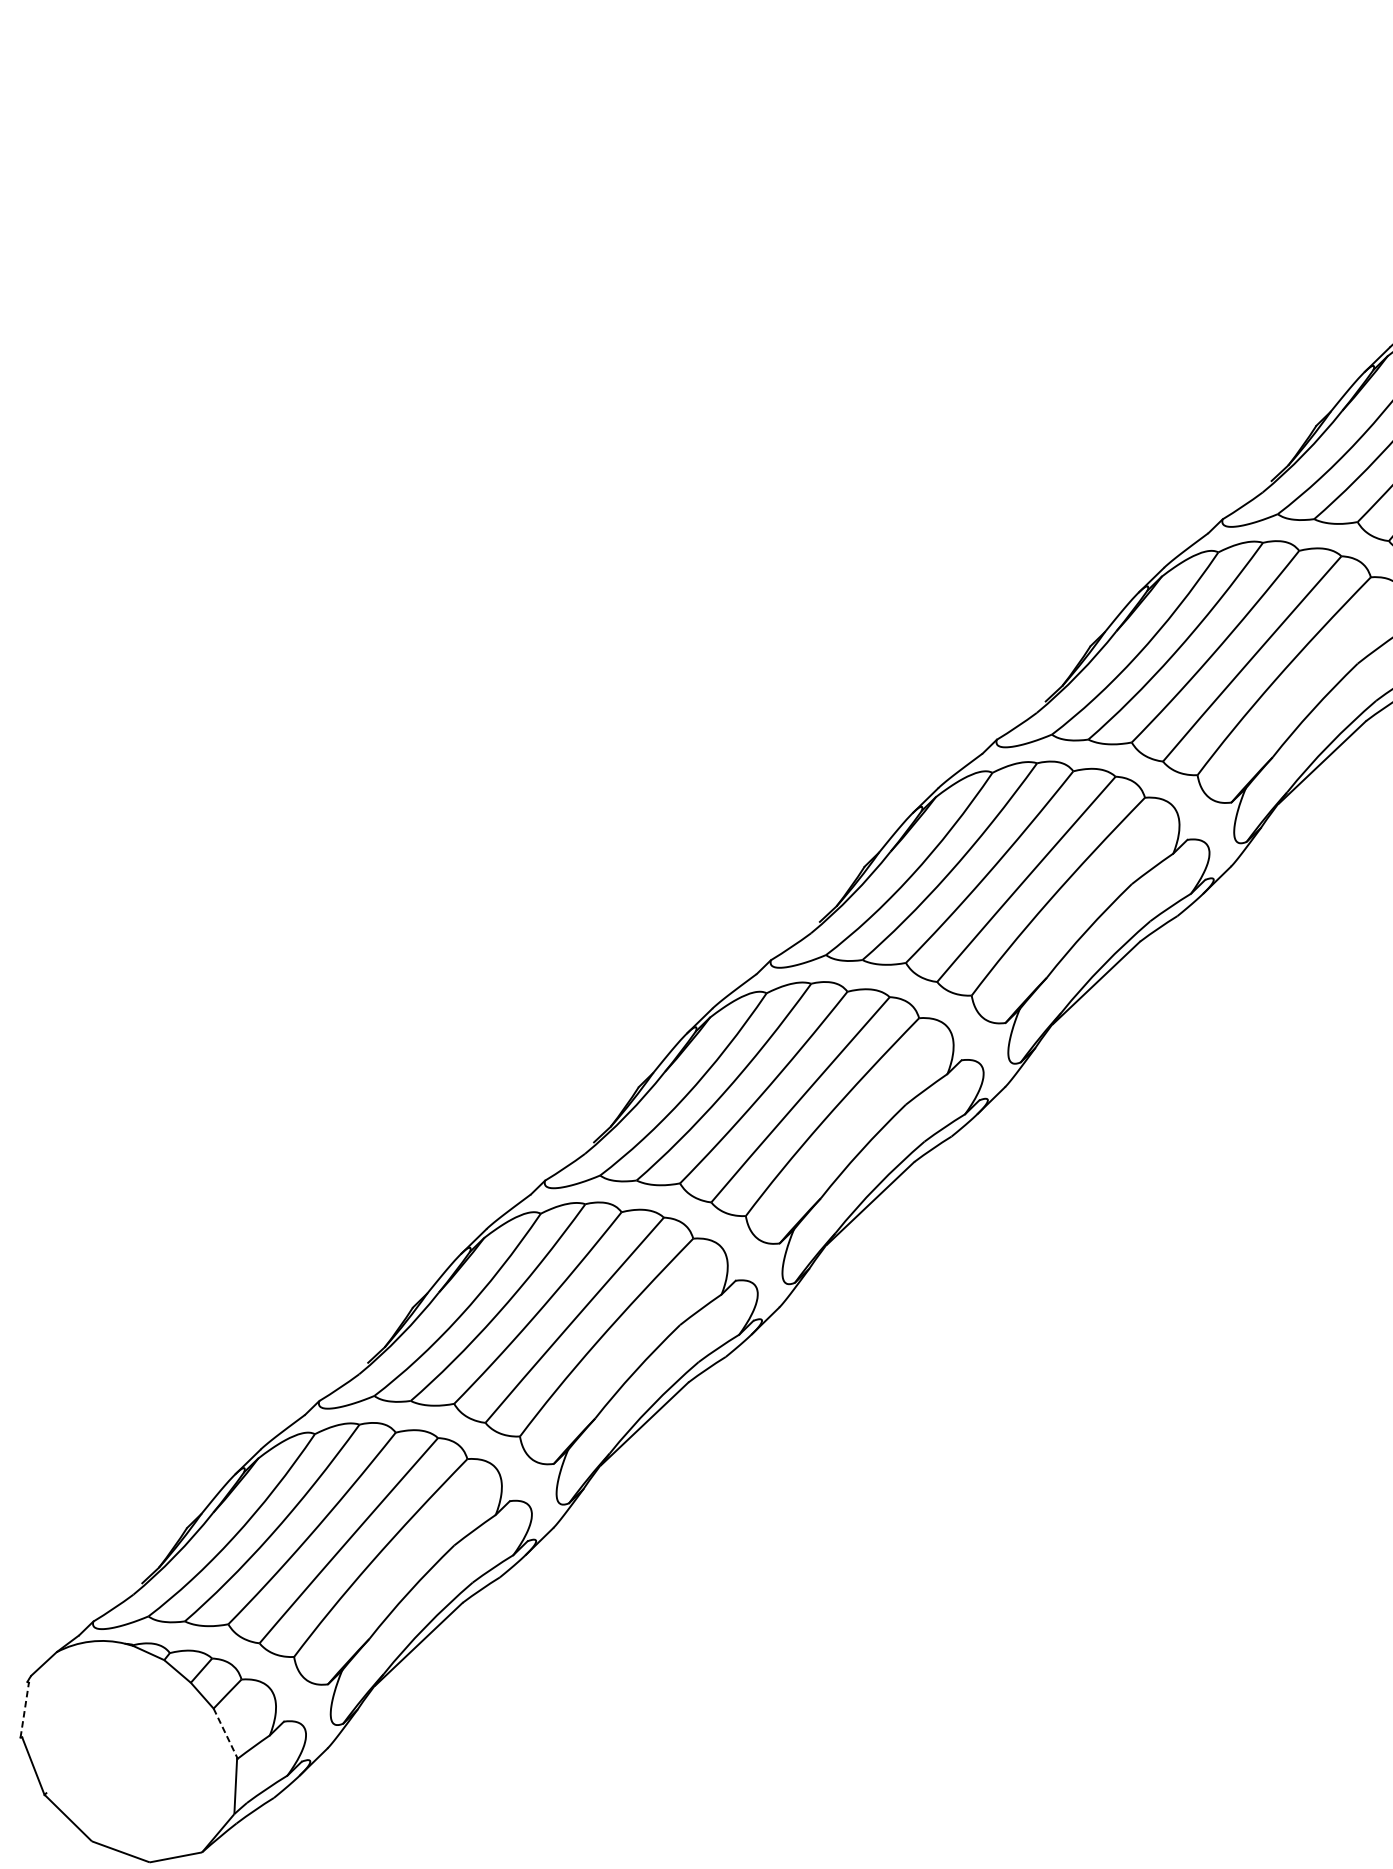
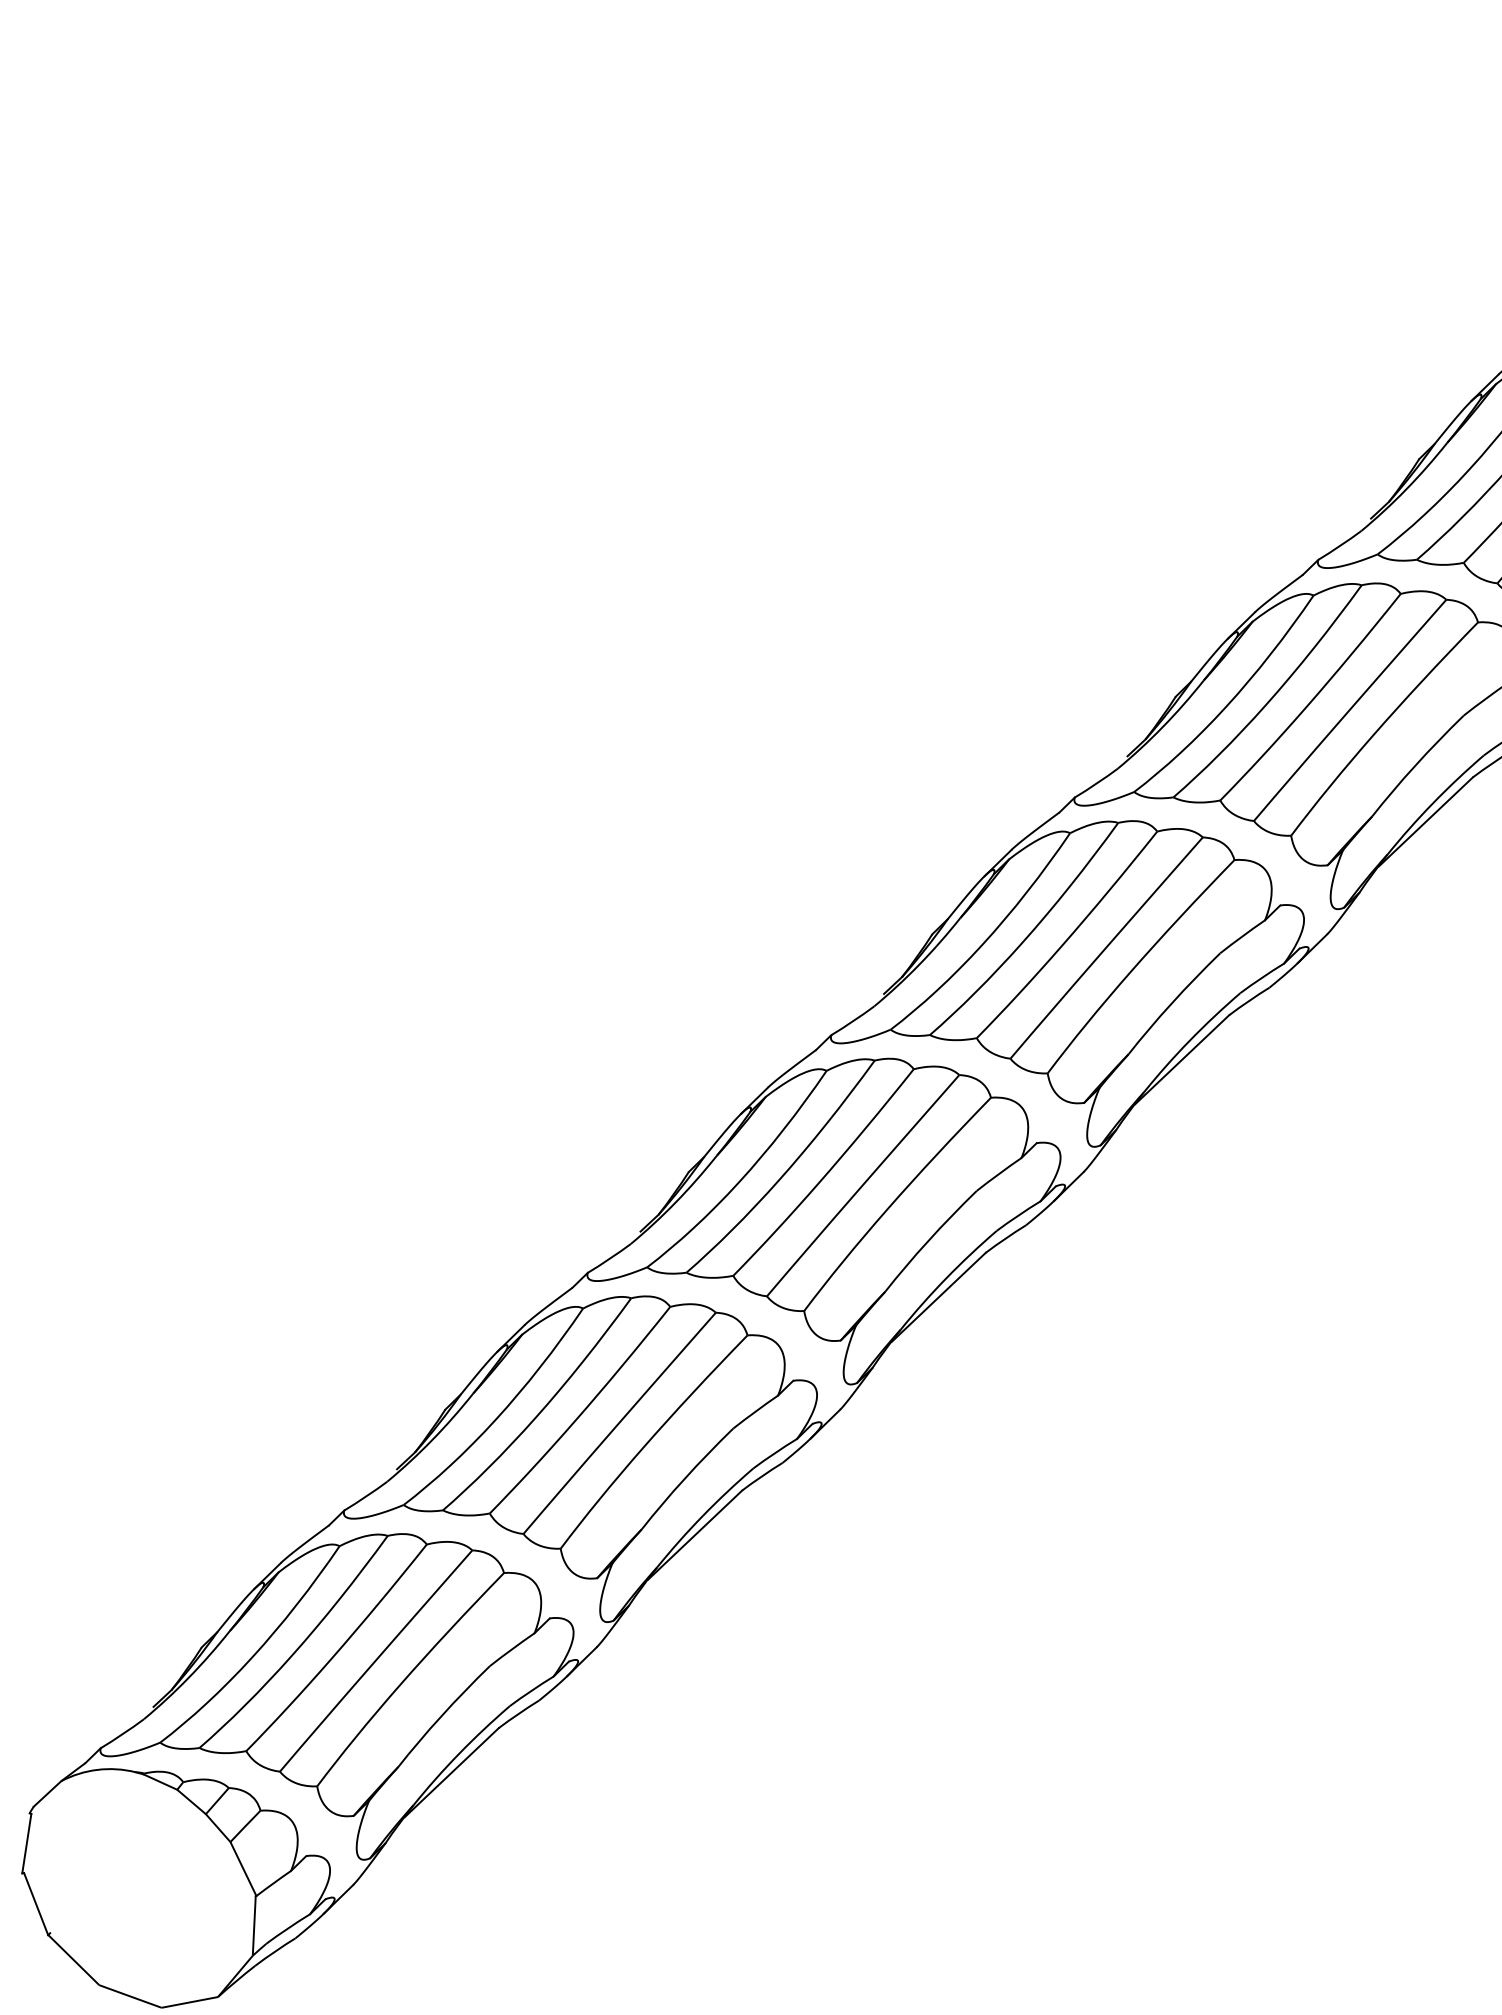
line: (24, 1709) -> (26, 1843), dashed -> solid
line: (225, 1734) -> (243, 1869), dashed -> solid

